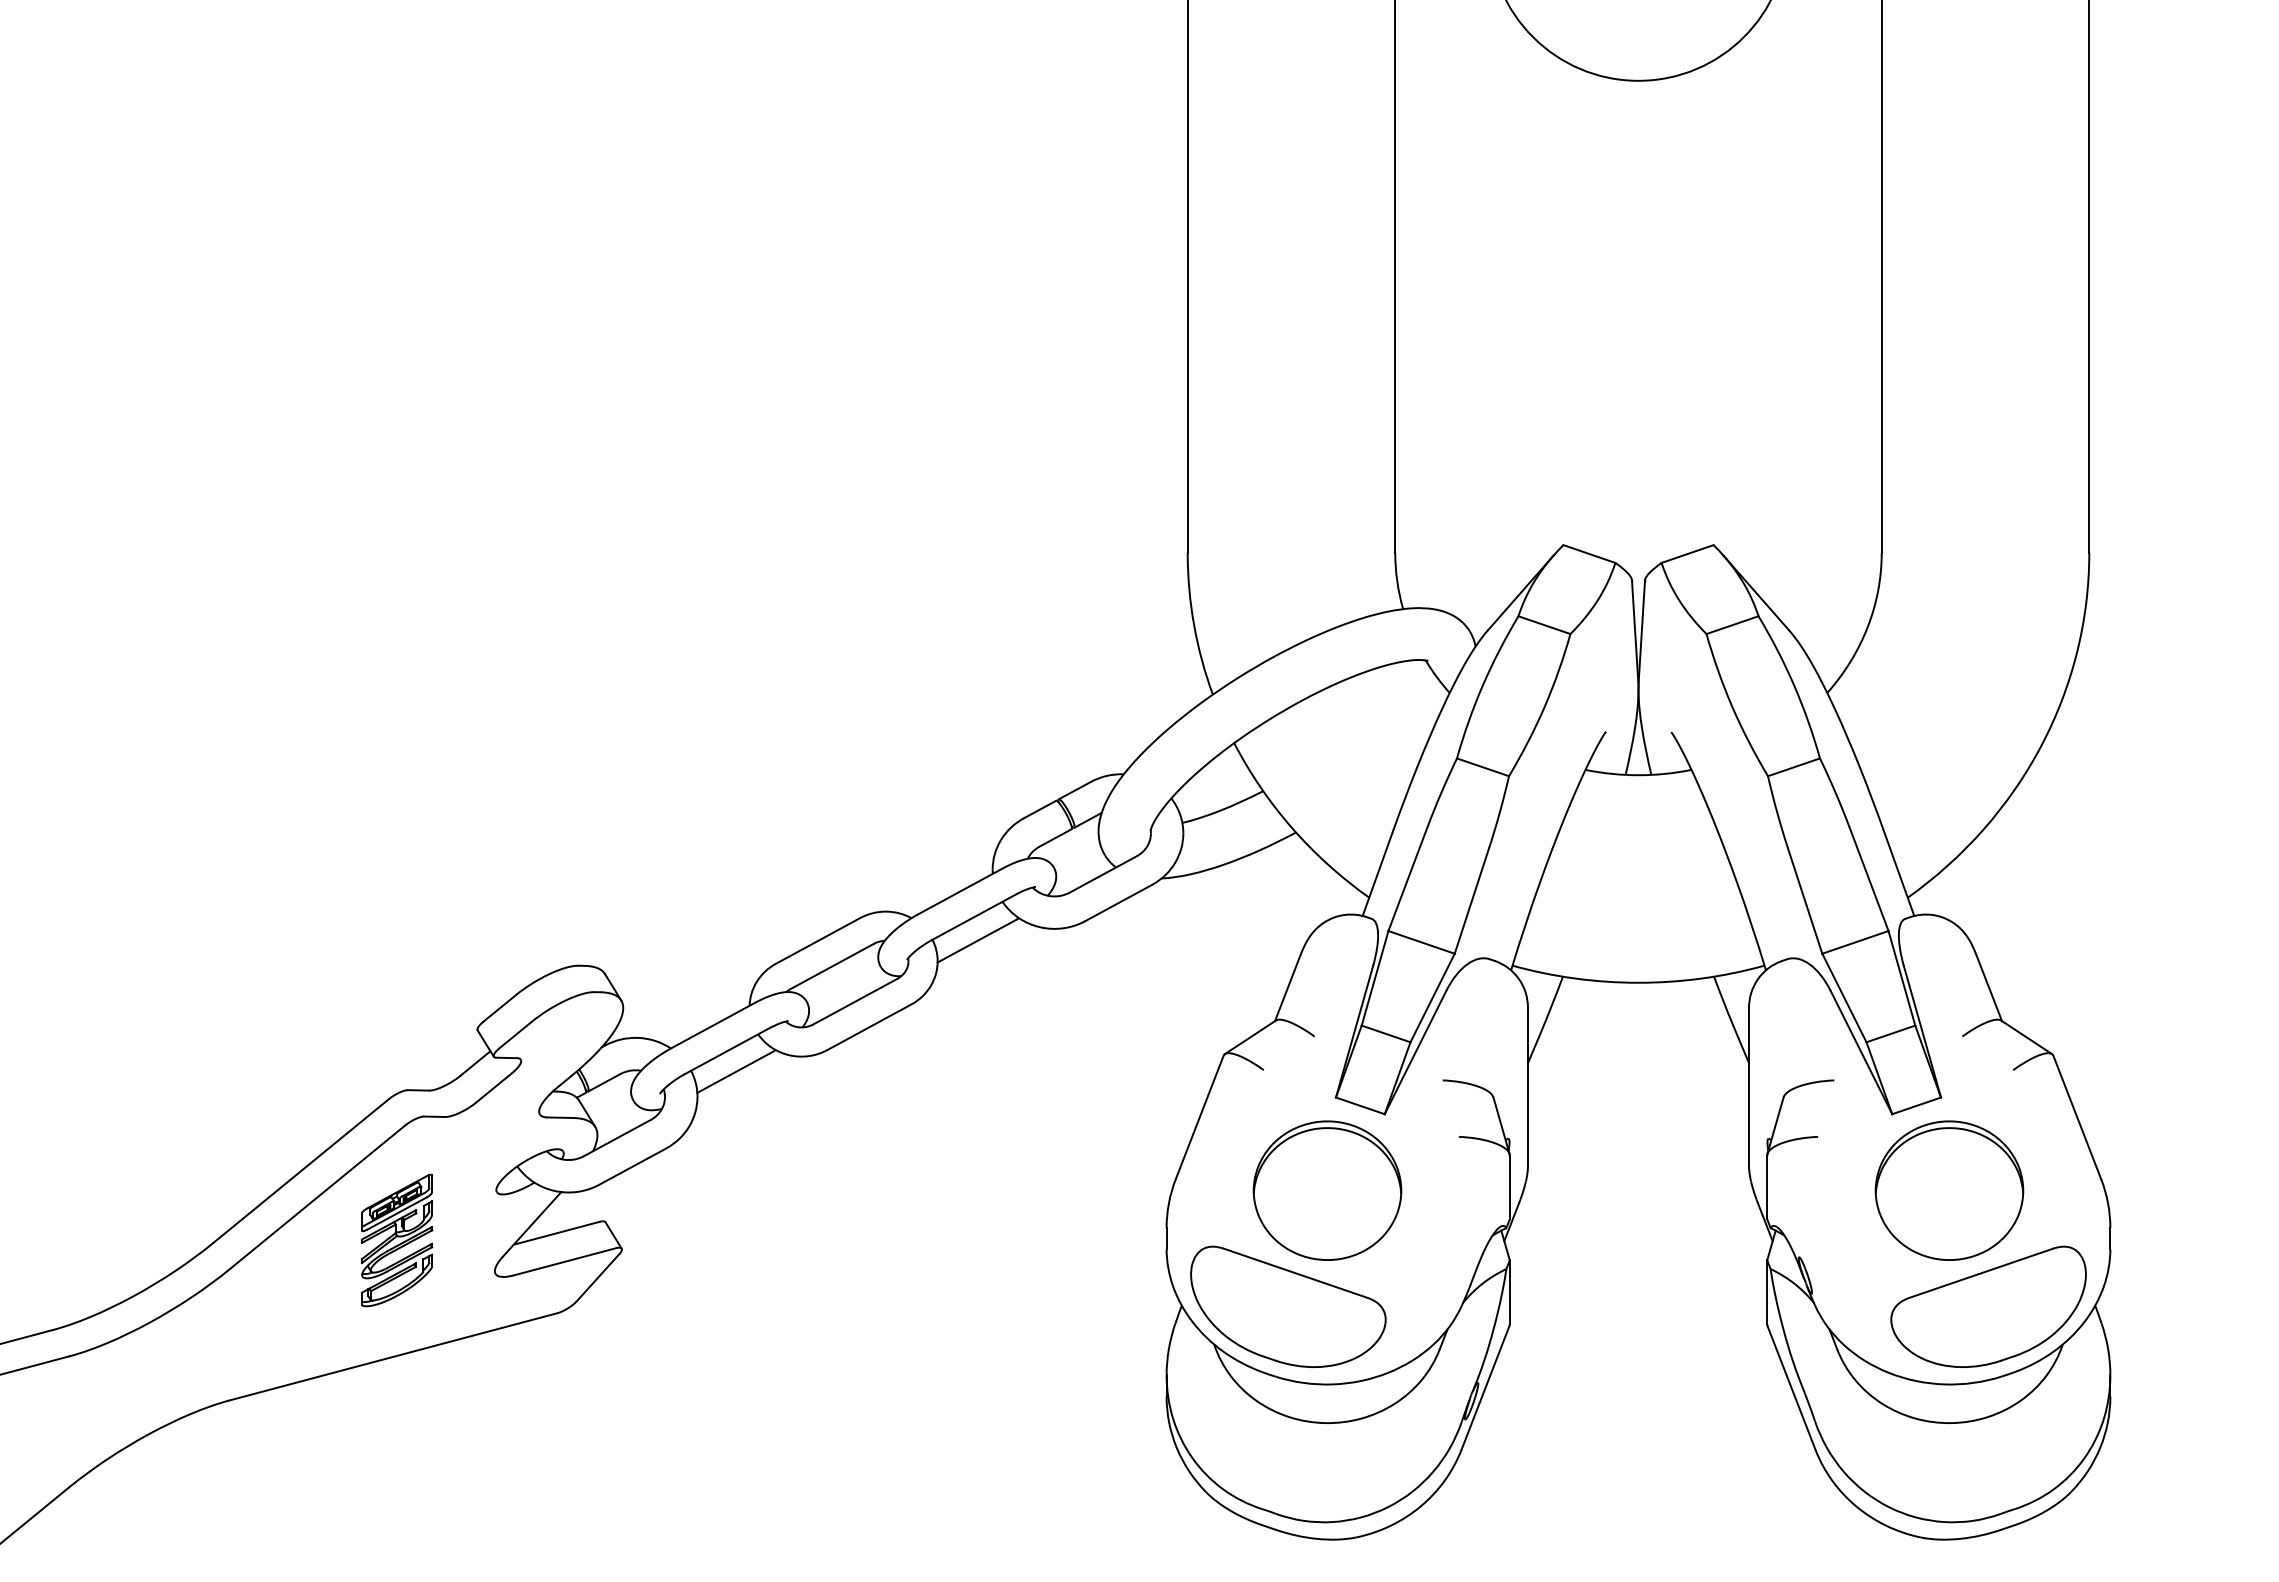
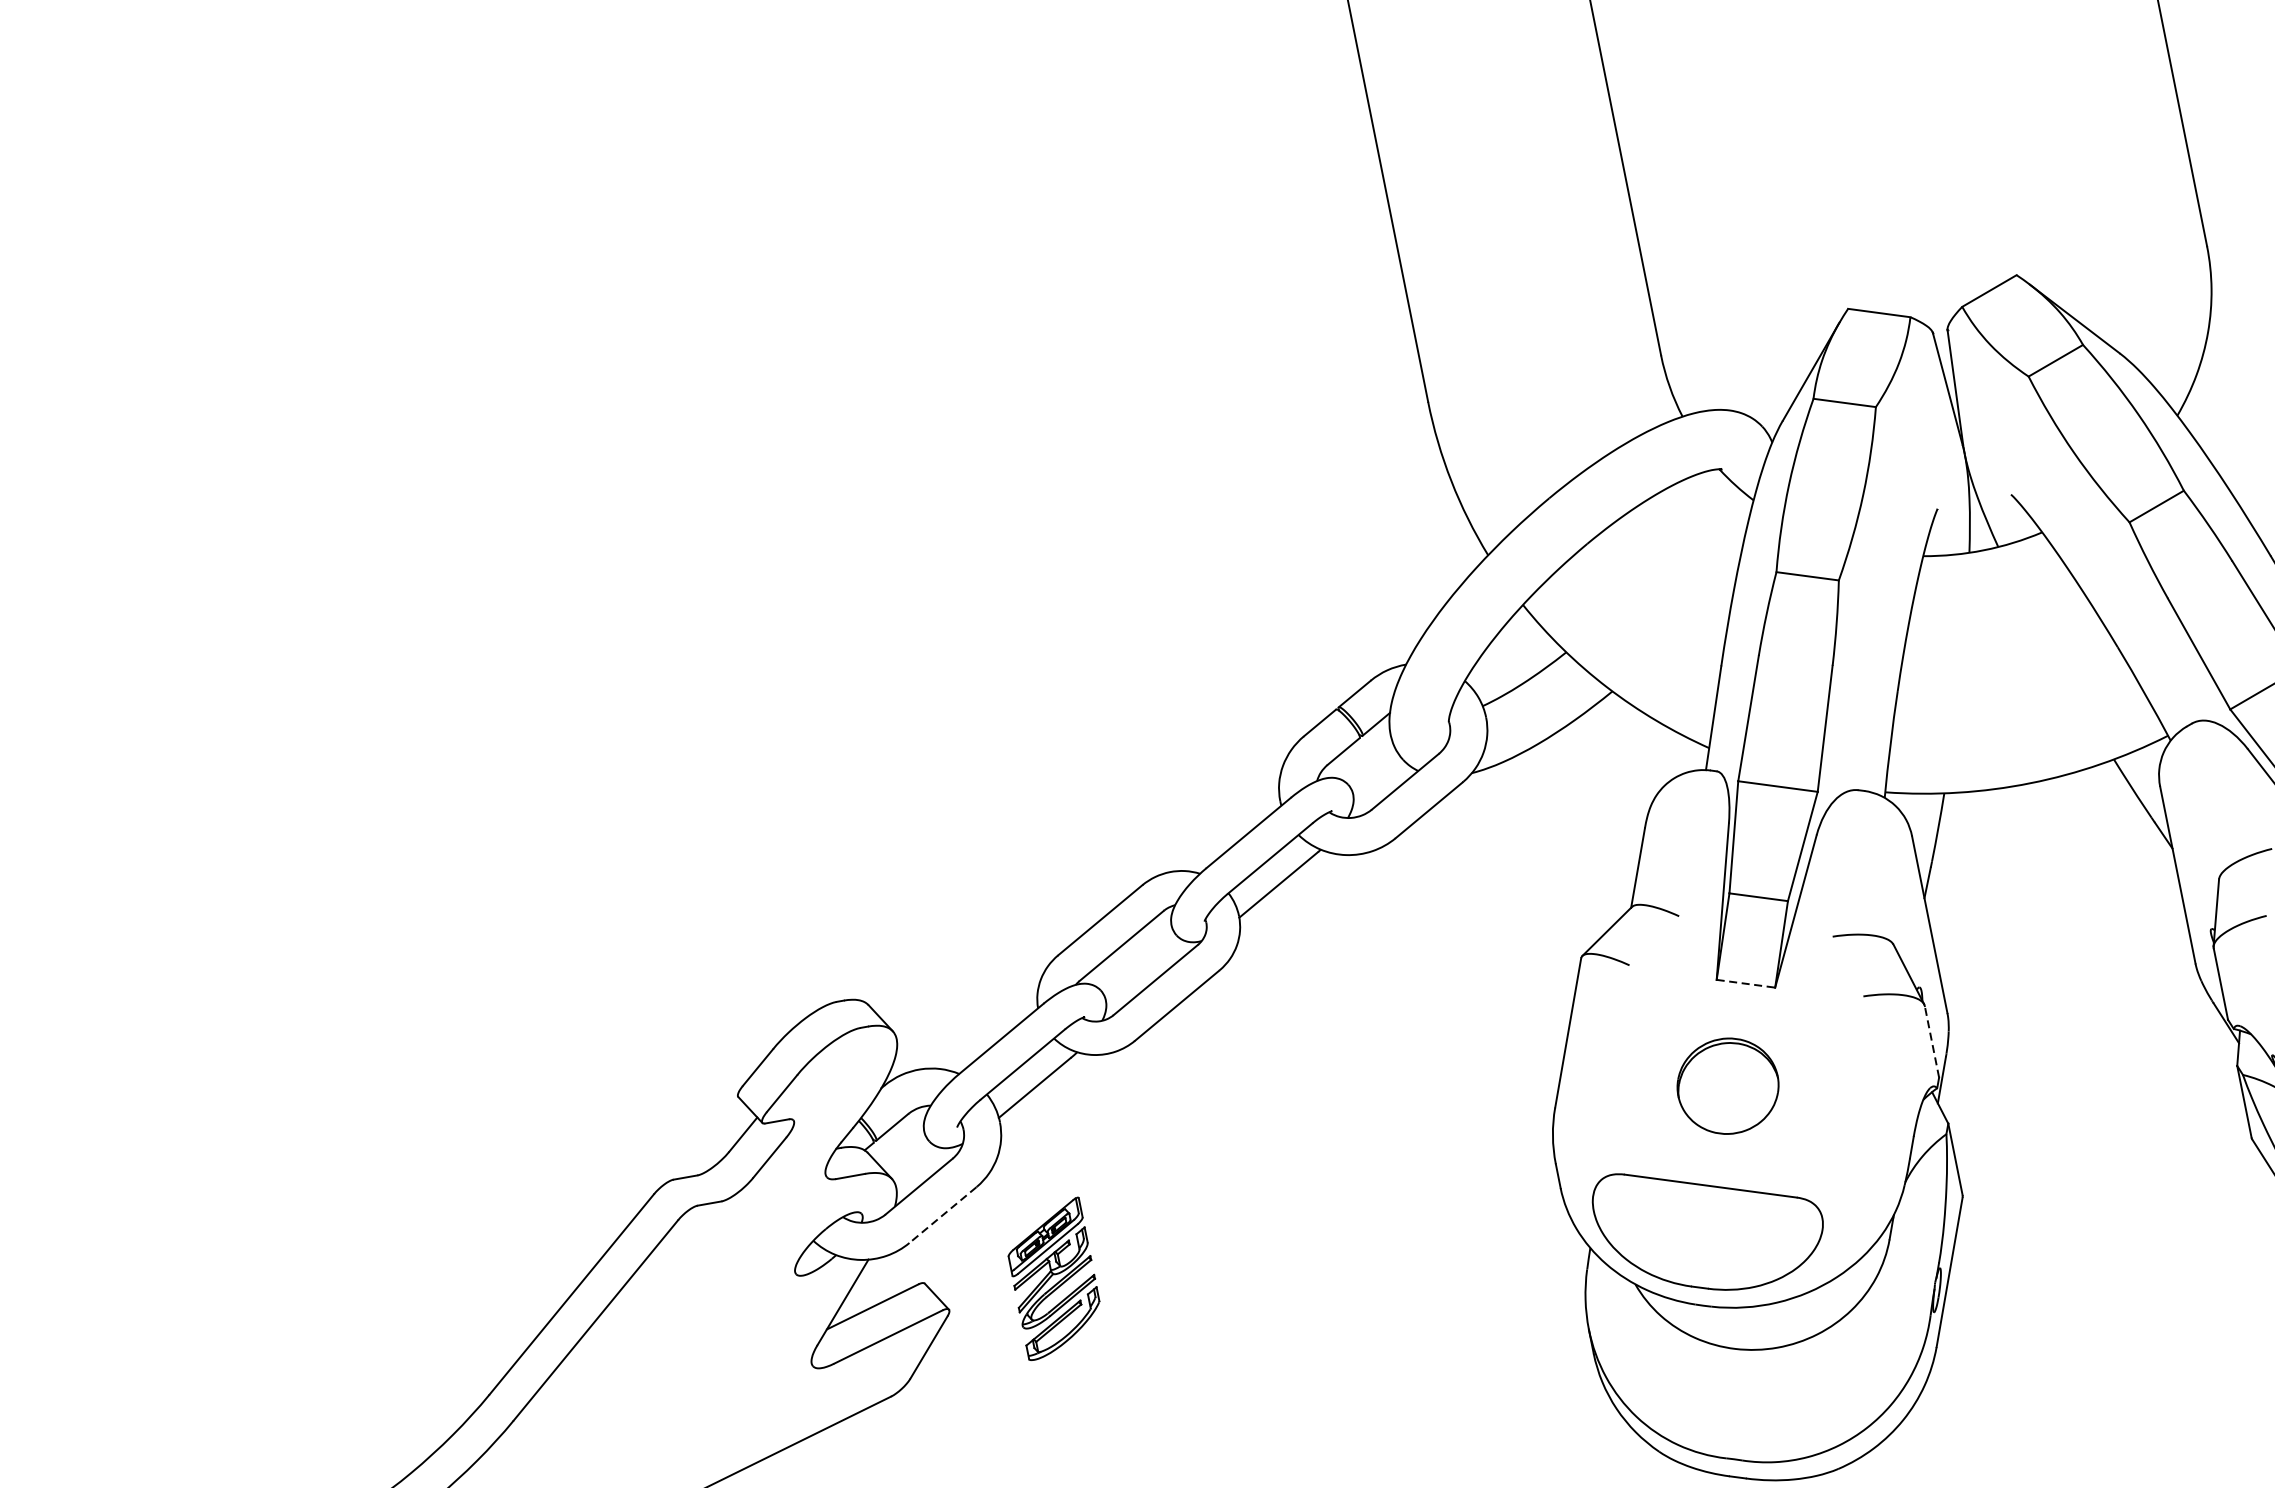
line: (1360, 1105) -> (1746, 983), solid -> dashed
line: (632, 1166) -> (942, 1215), solid -> dashed
line: (1509, 1187) -> (1931, 1041), solid -> dashed
part: (1327, 1190) -> (1728, 1086), size x0.6
part: (396, 1240) -> (1053, 1279), moved

